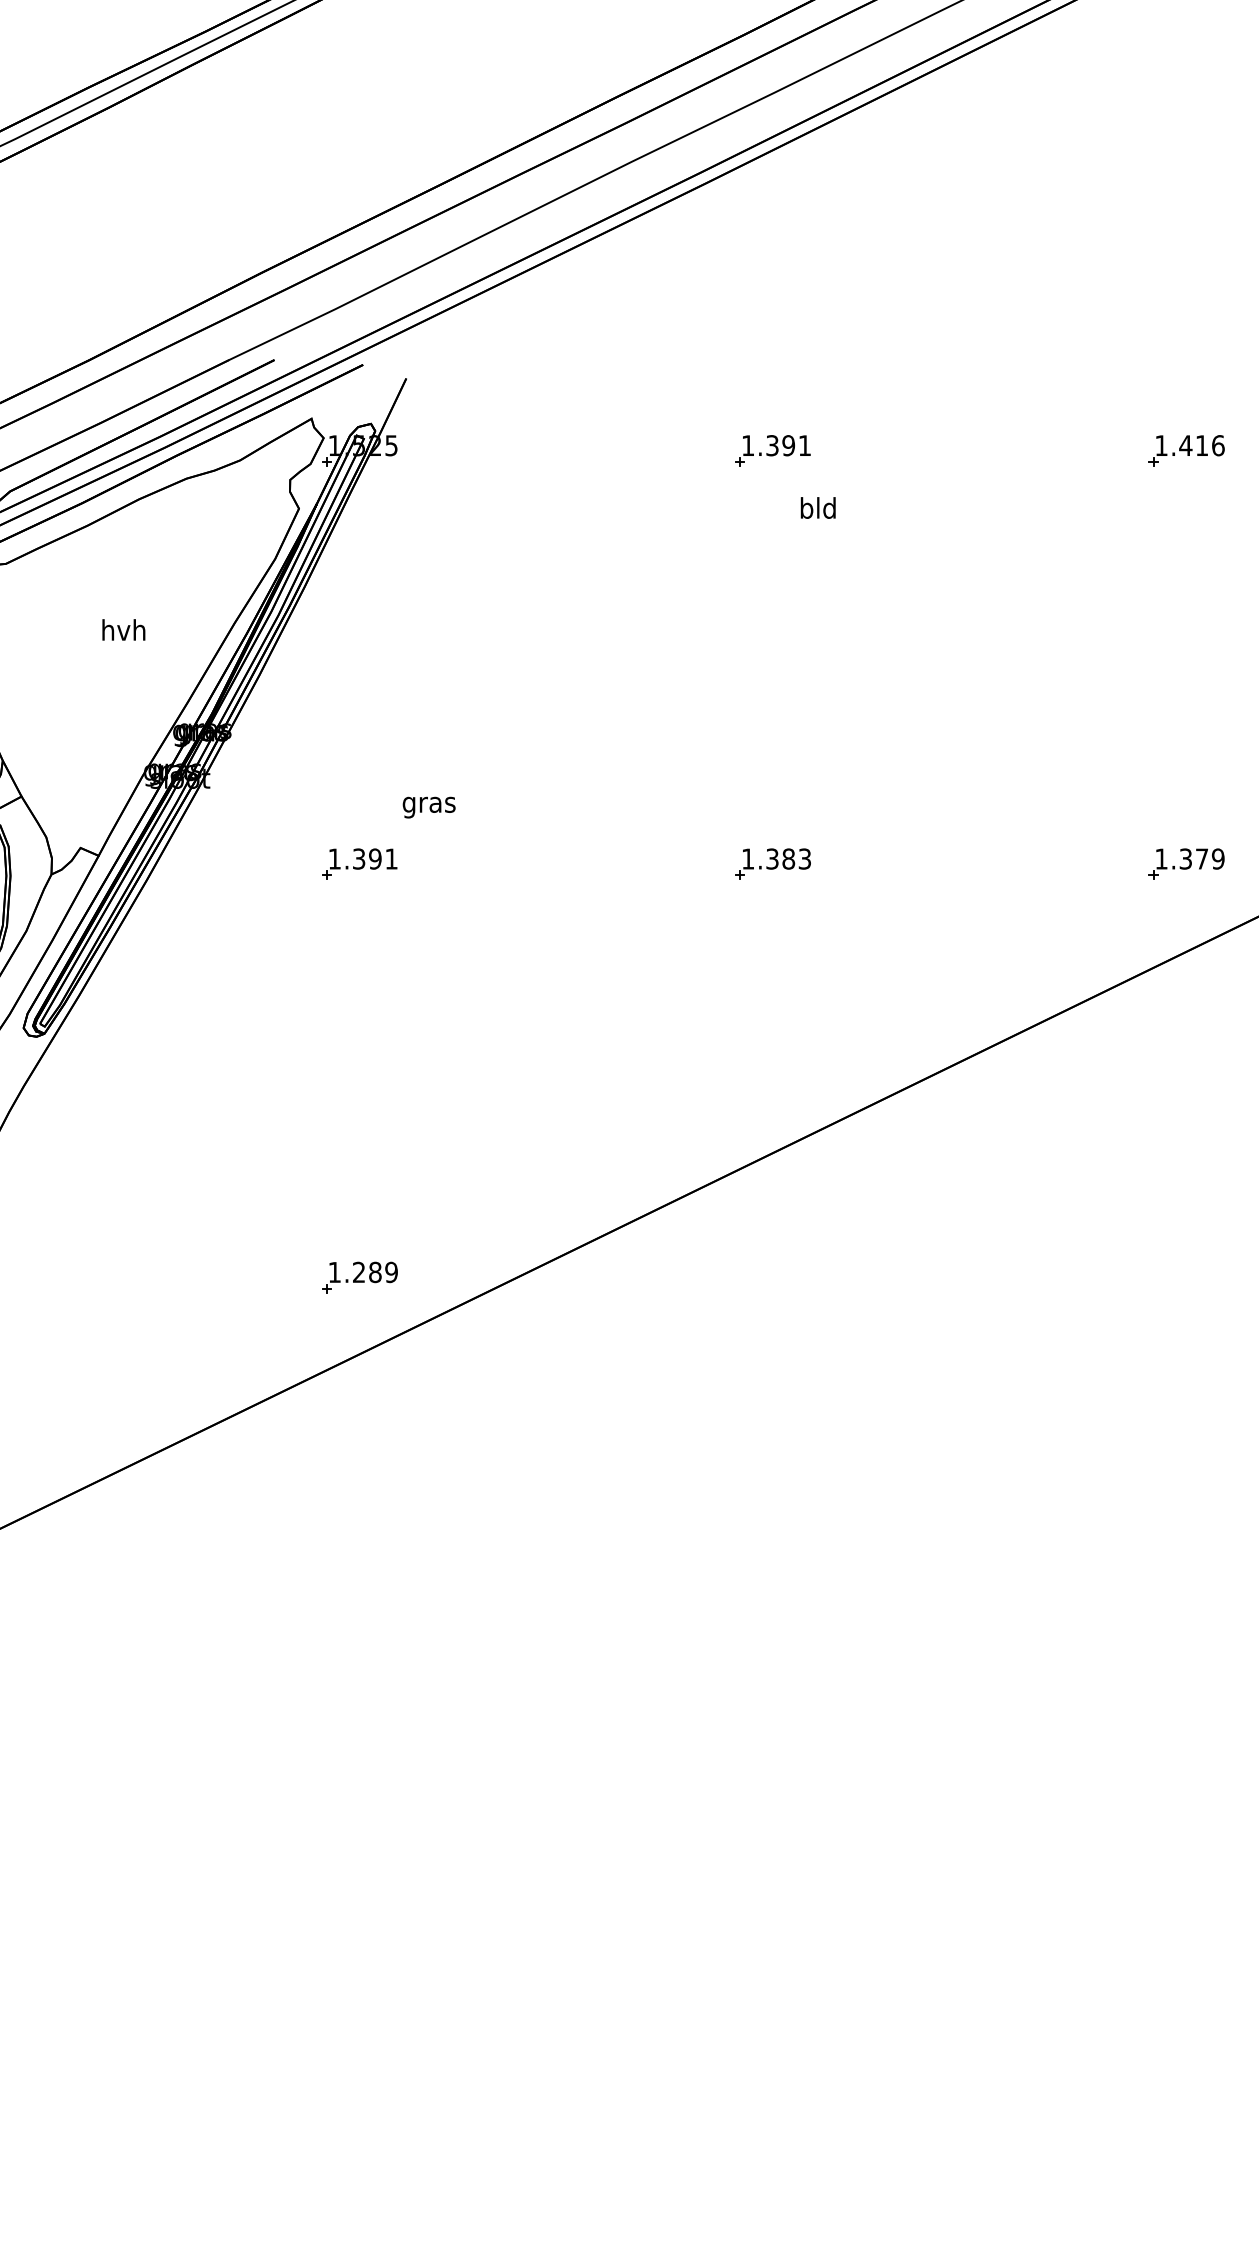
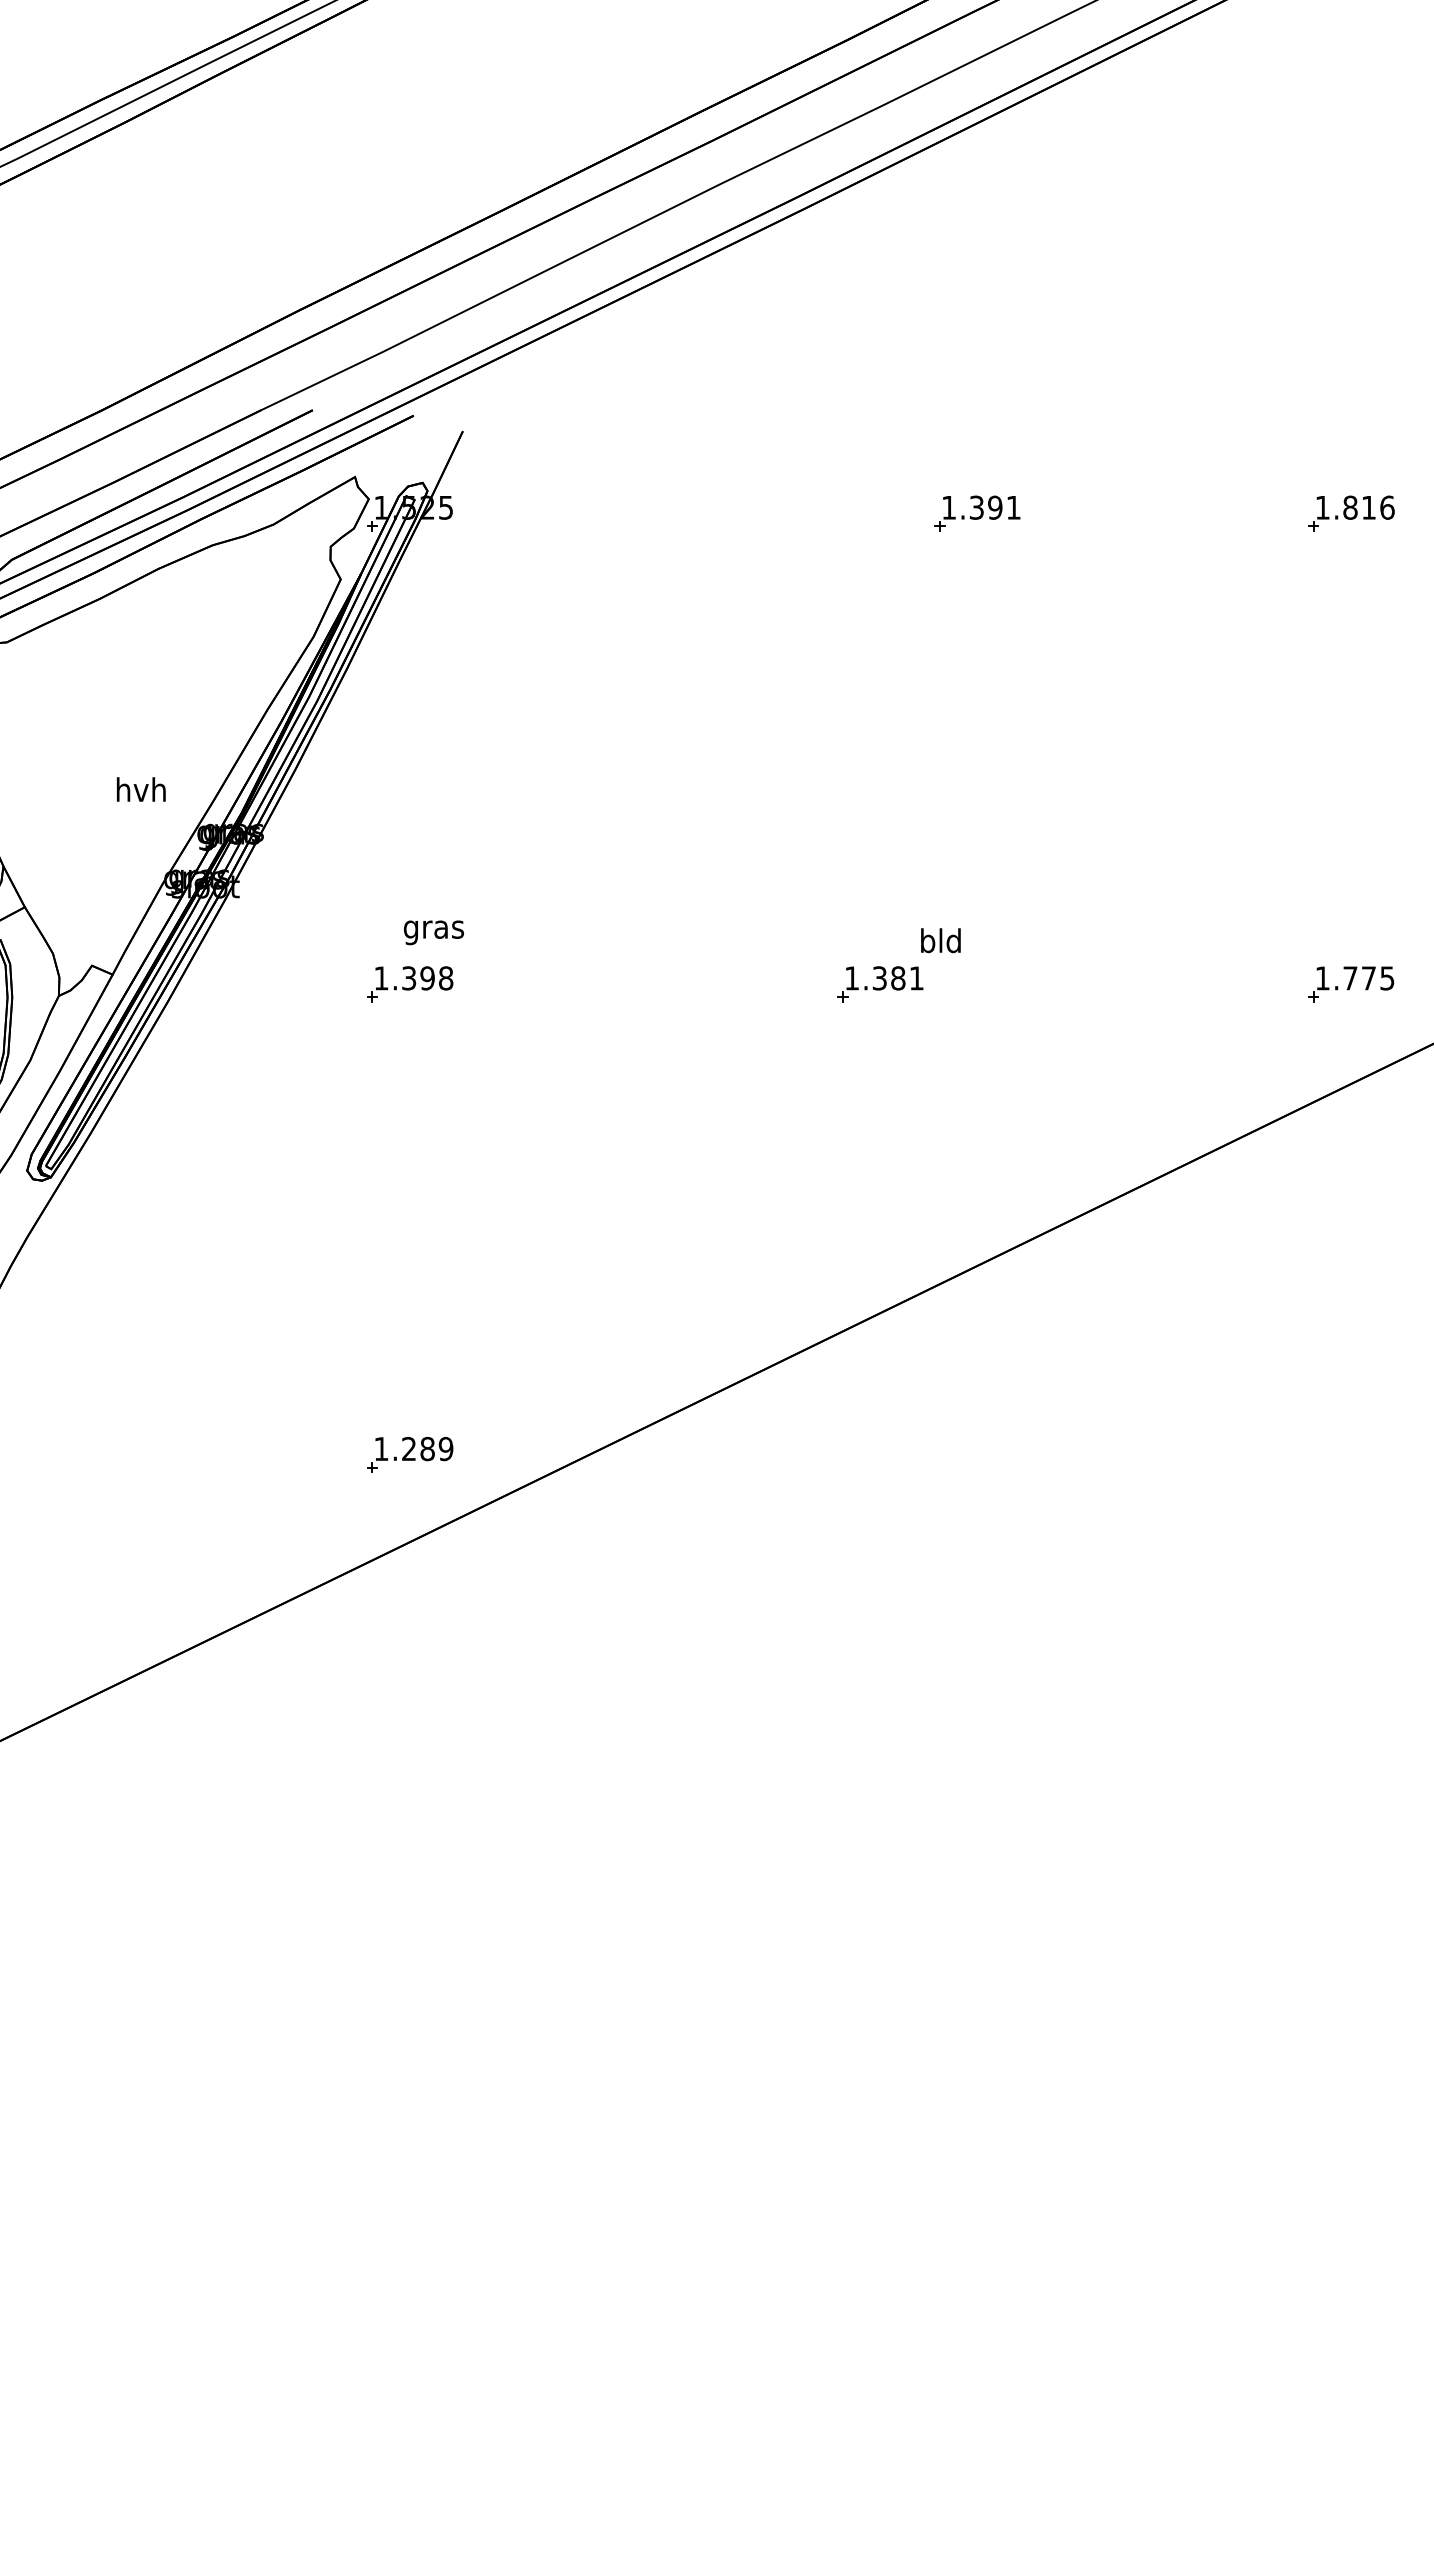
text: (1185, 445) -> (1350, 507), 1.416 -> 1.816
part: (773, 450) -> (977, 513), moved
text: (817, 507) -> (940, 940), moved
text: (124, 629) -> (141, 789), moved
text: (428, 807) -> (433, 932), moved
text: (391, 859) -> (446, 978), 1.391 -> 1.398
text: (804, 859) -> (916, 978), 1.383 -> 1.381
text: (1201, 859) -> (1368, 978), 1.379 -> 1.775

